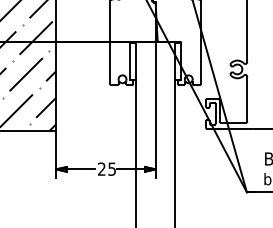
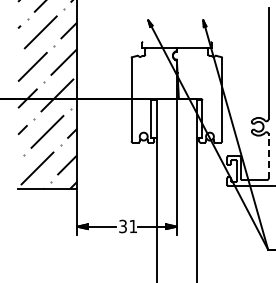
line: (247, 99) -> (268, 156), solid -> dashed
text: (107, 169) -> (128, 226), 25 -> 31

